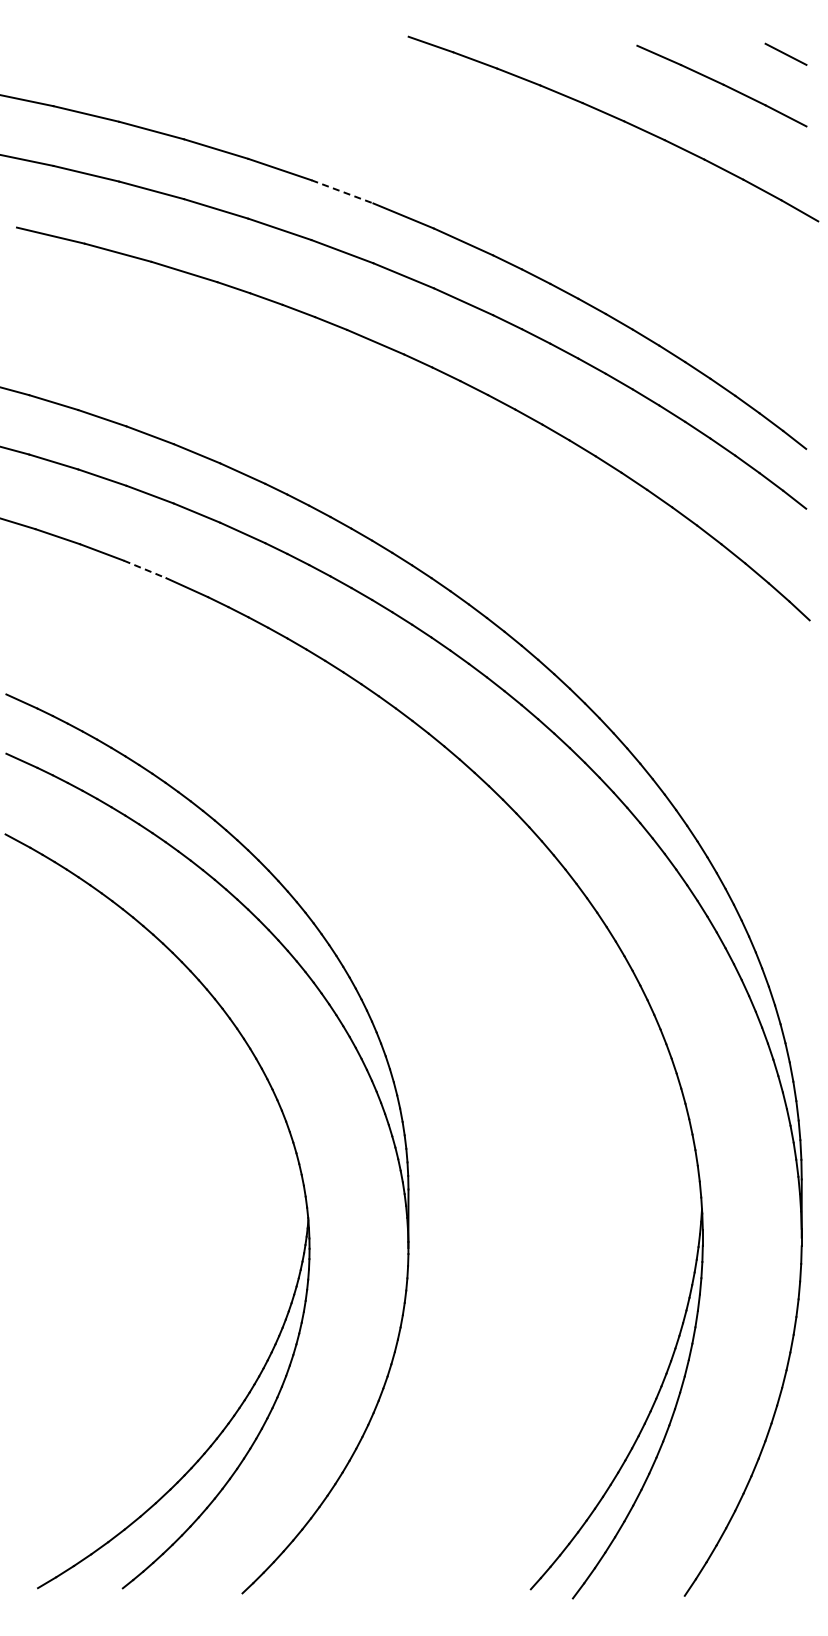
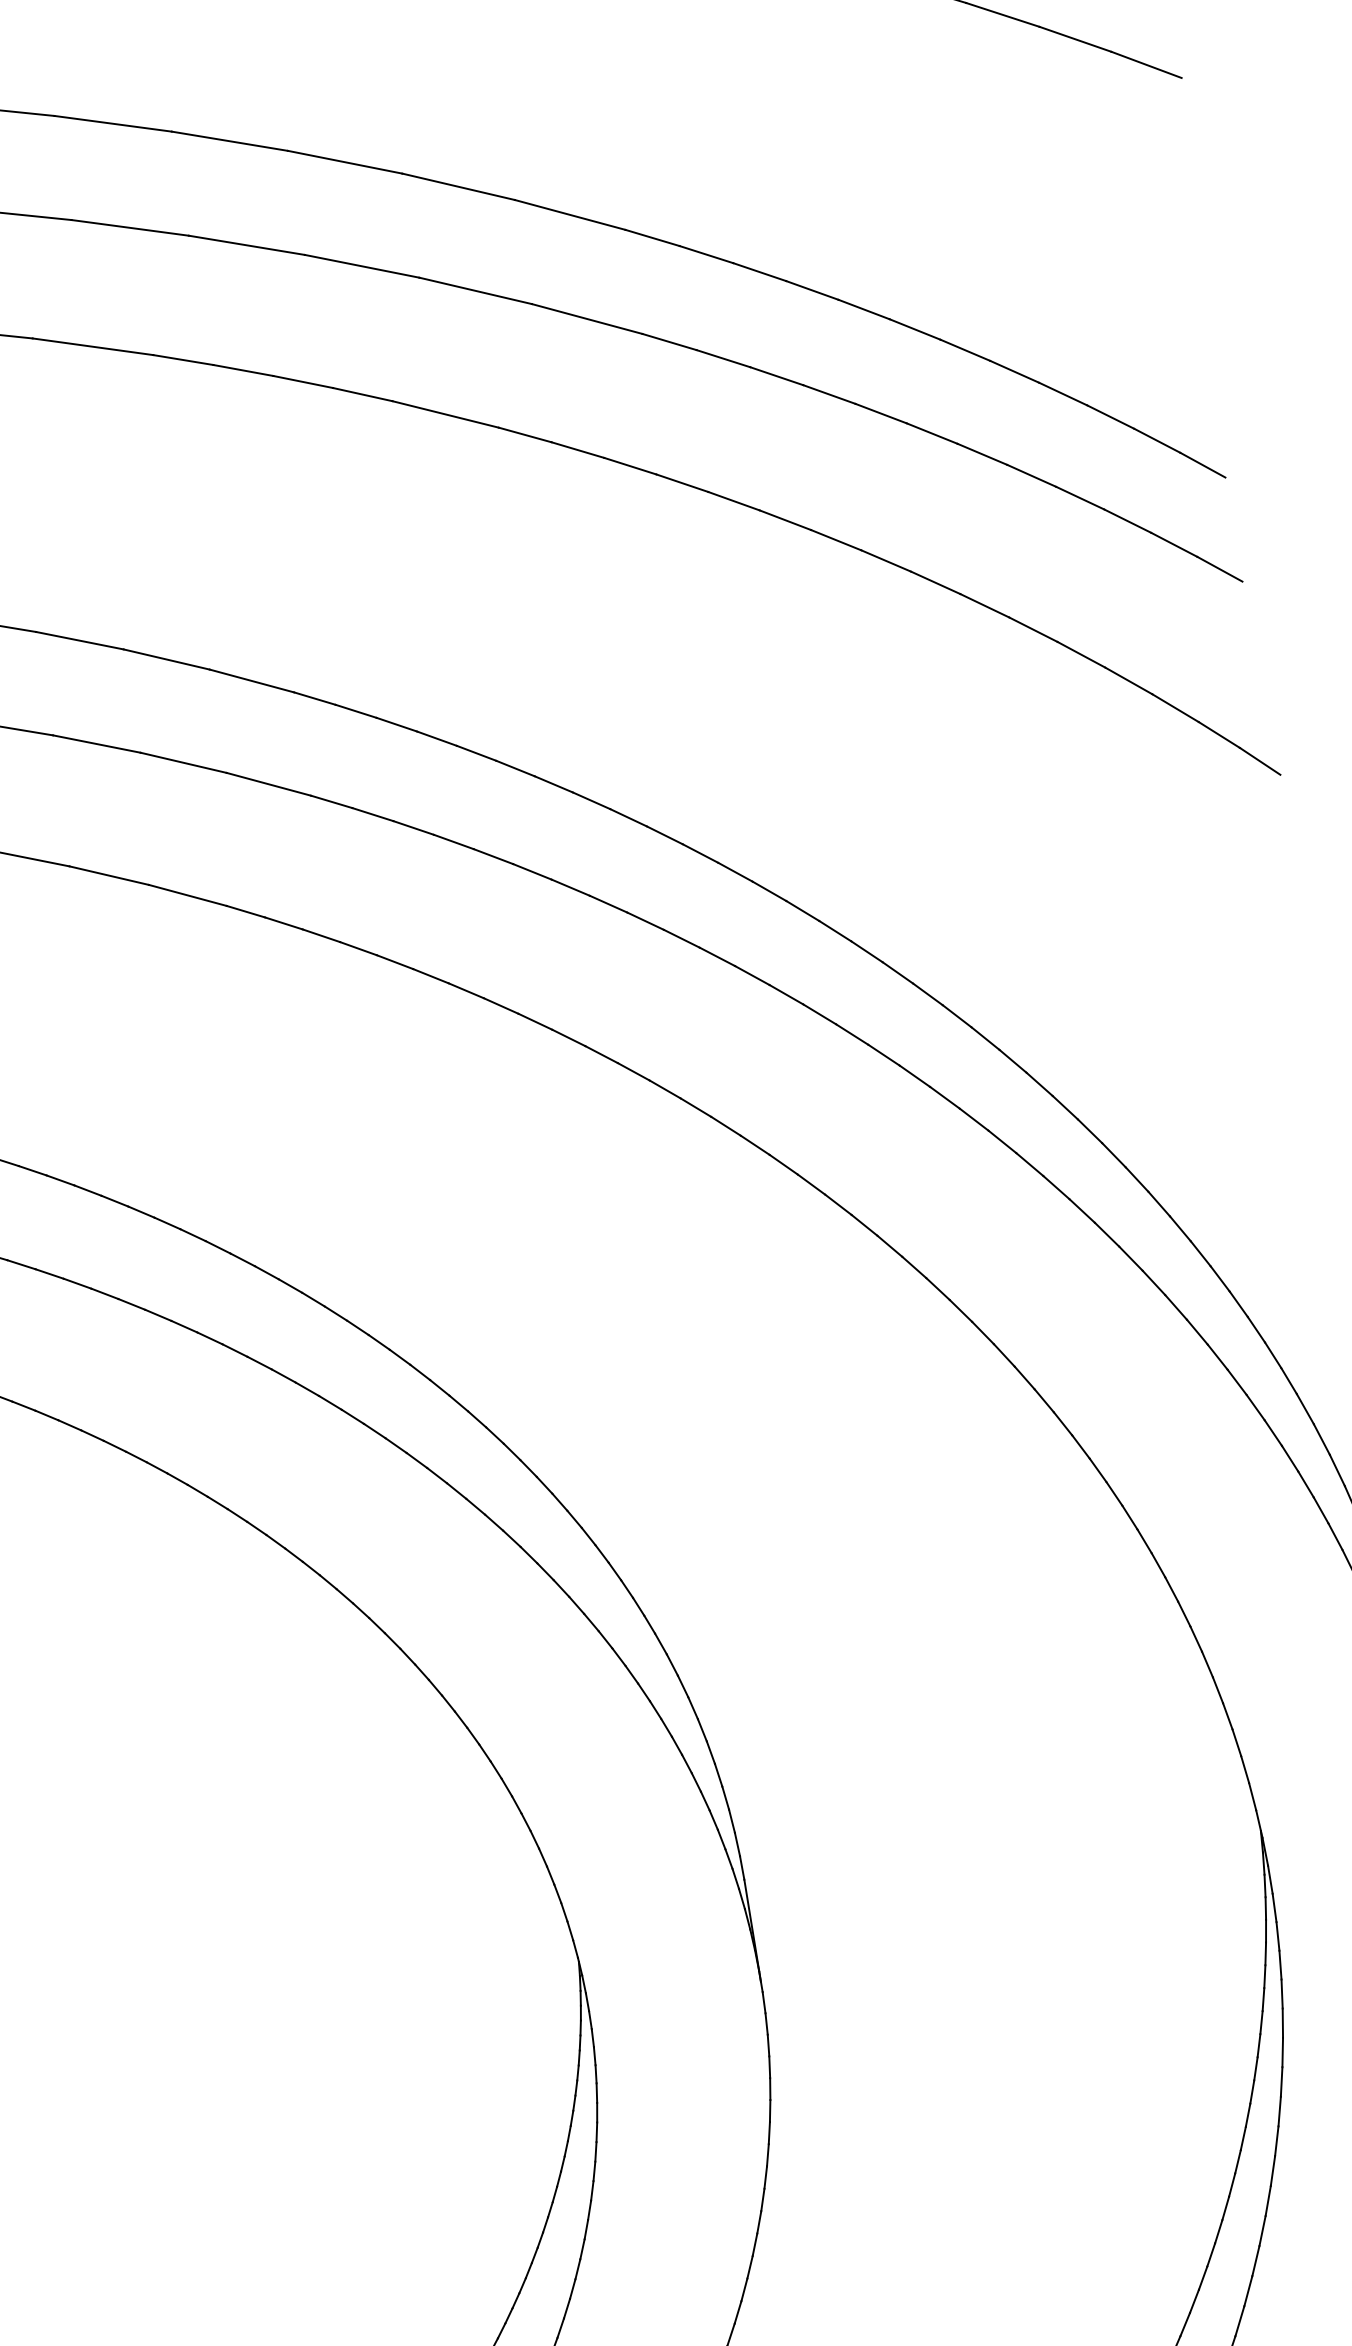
line: (342, 192) -> (345, 163), dashed -> solid
line: (145, 569) -> (109, 875), dashed -> solid

